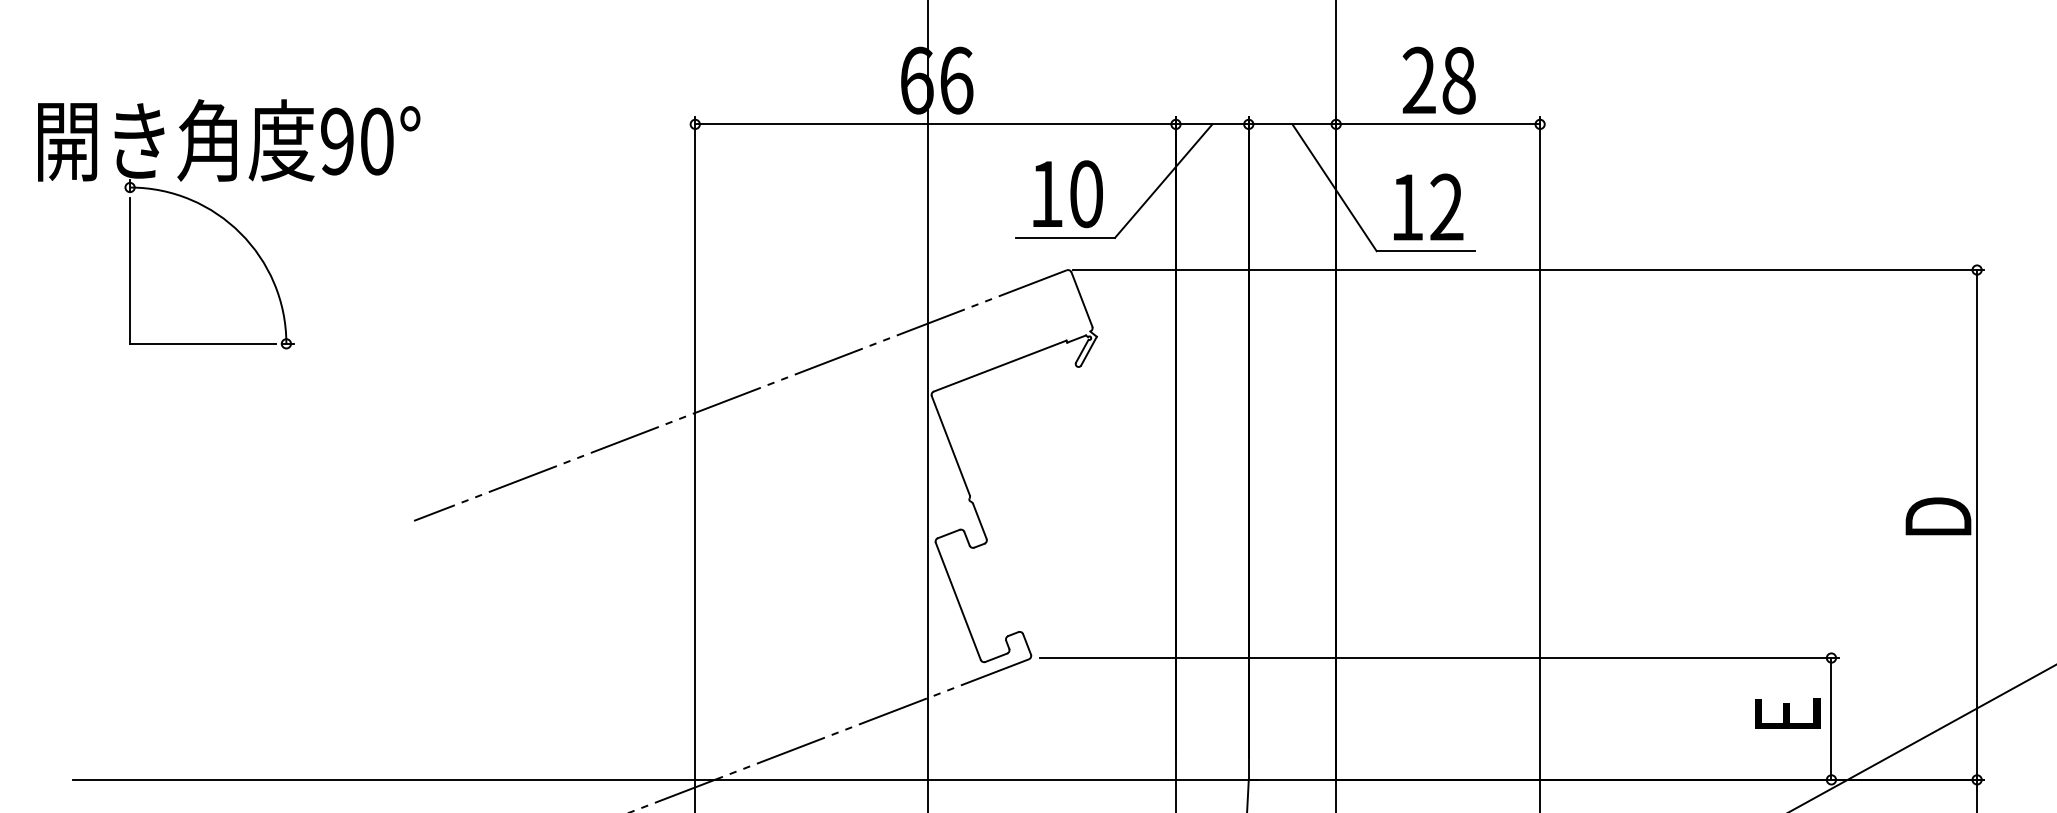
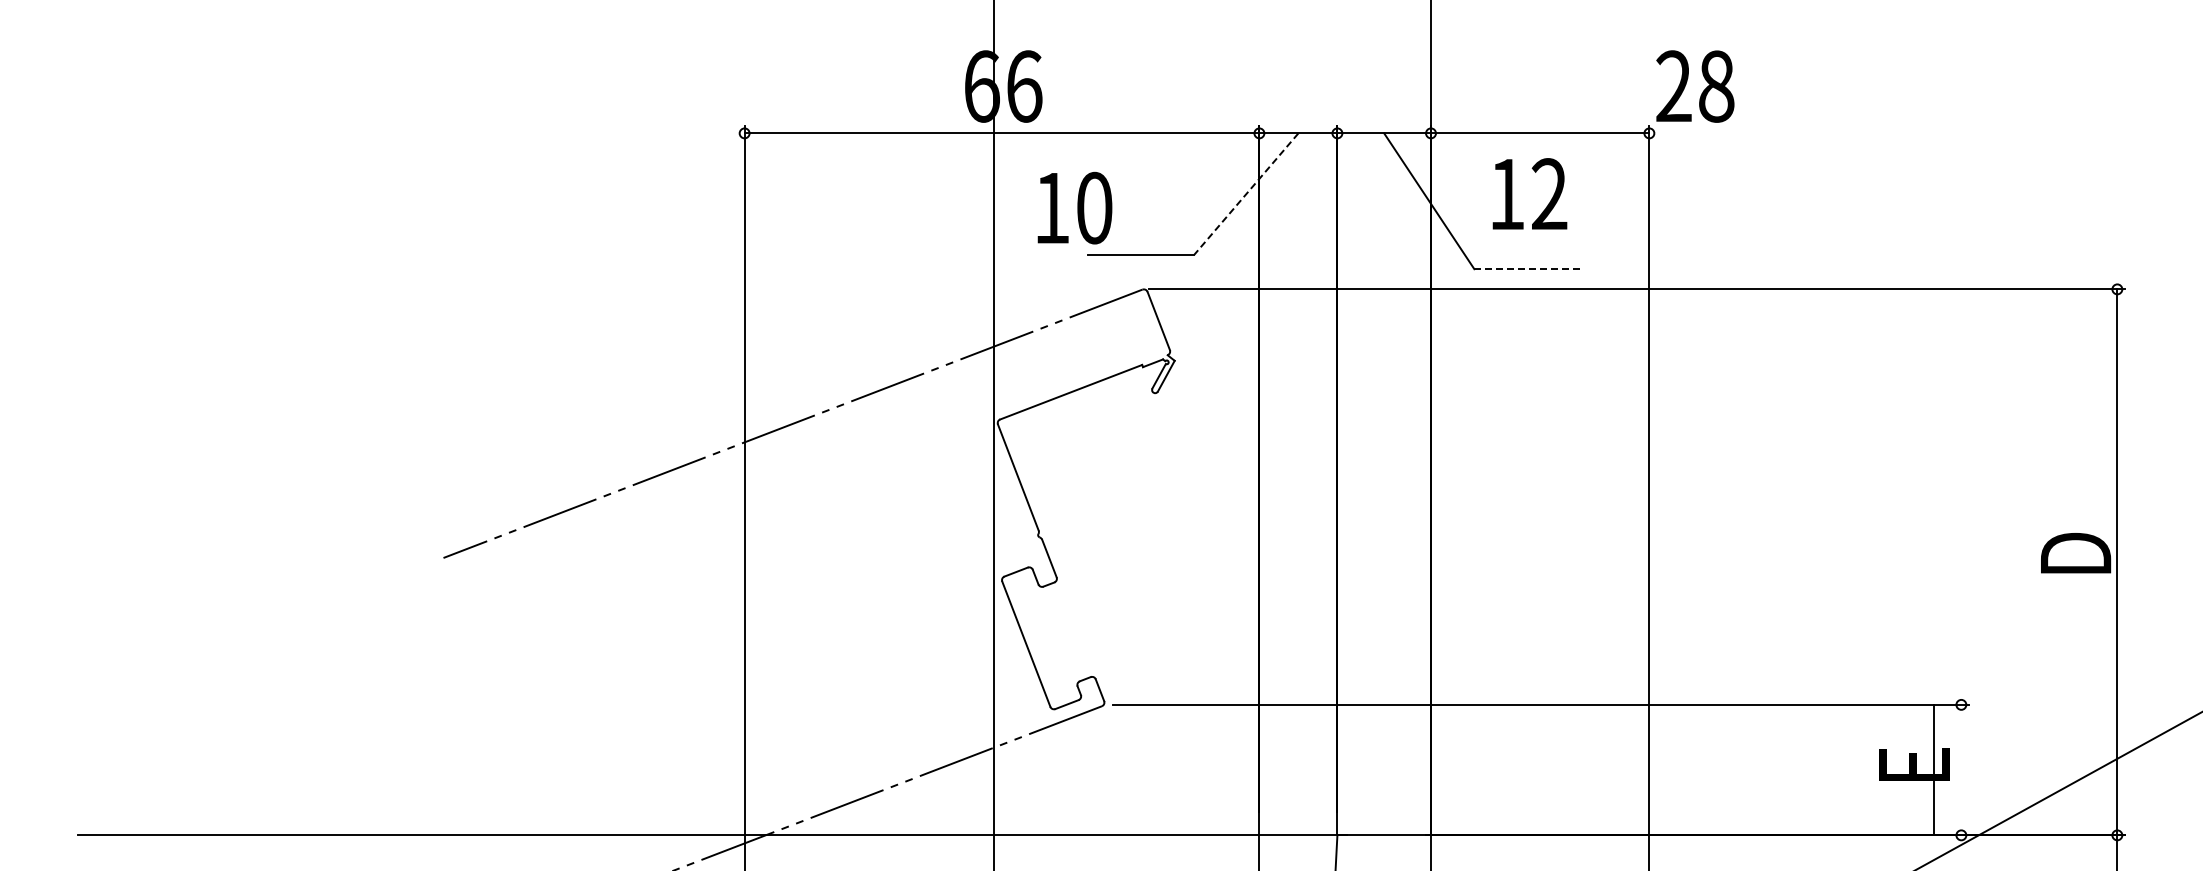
text: (1439, 80) -> (1695, 86), moved
line: (1162, 181) -> (1245, 194), solid -> dashed
text: (1067, 193) -> (1074, 207), moved
text: (1428, 206) -> (1529, 193), moved
part: (229, 224) -> (245, 240), removed
line: (1426, 251) -> (1527, 269), solid -> dashed
line: (1831, 718) -> (1934, 769), moved

